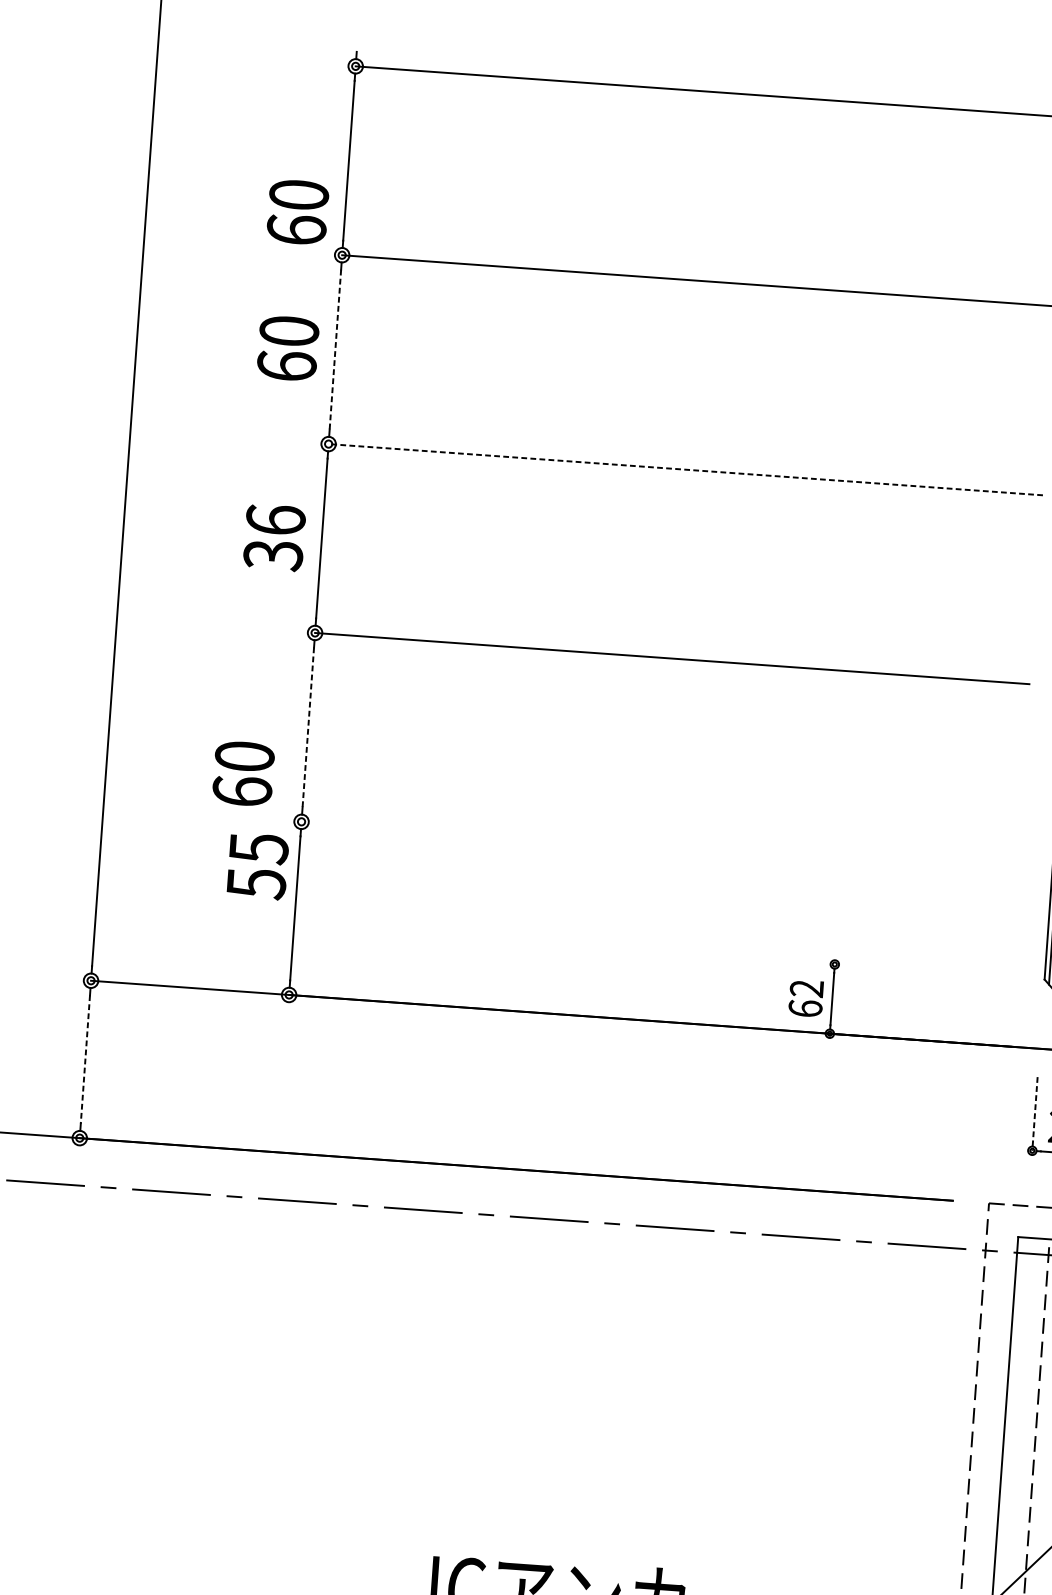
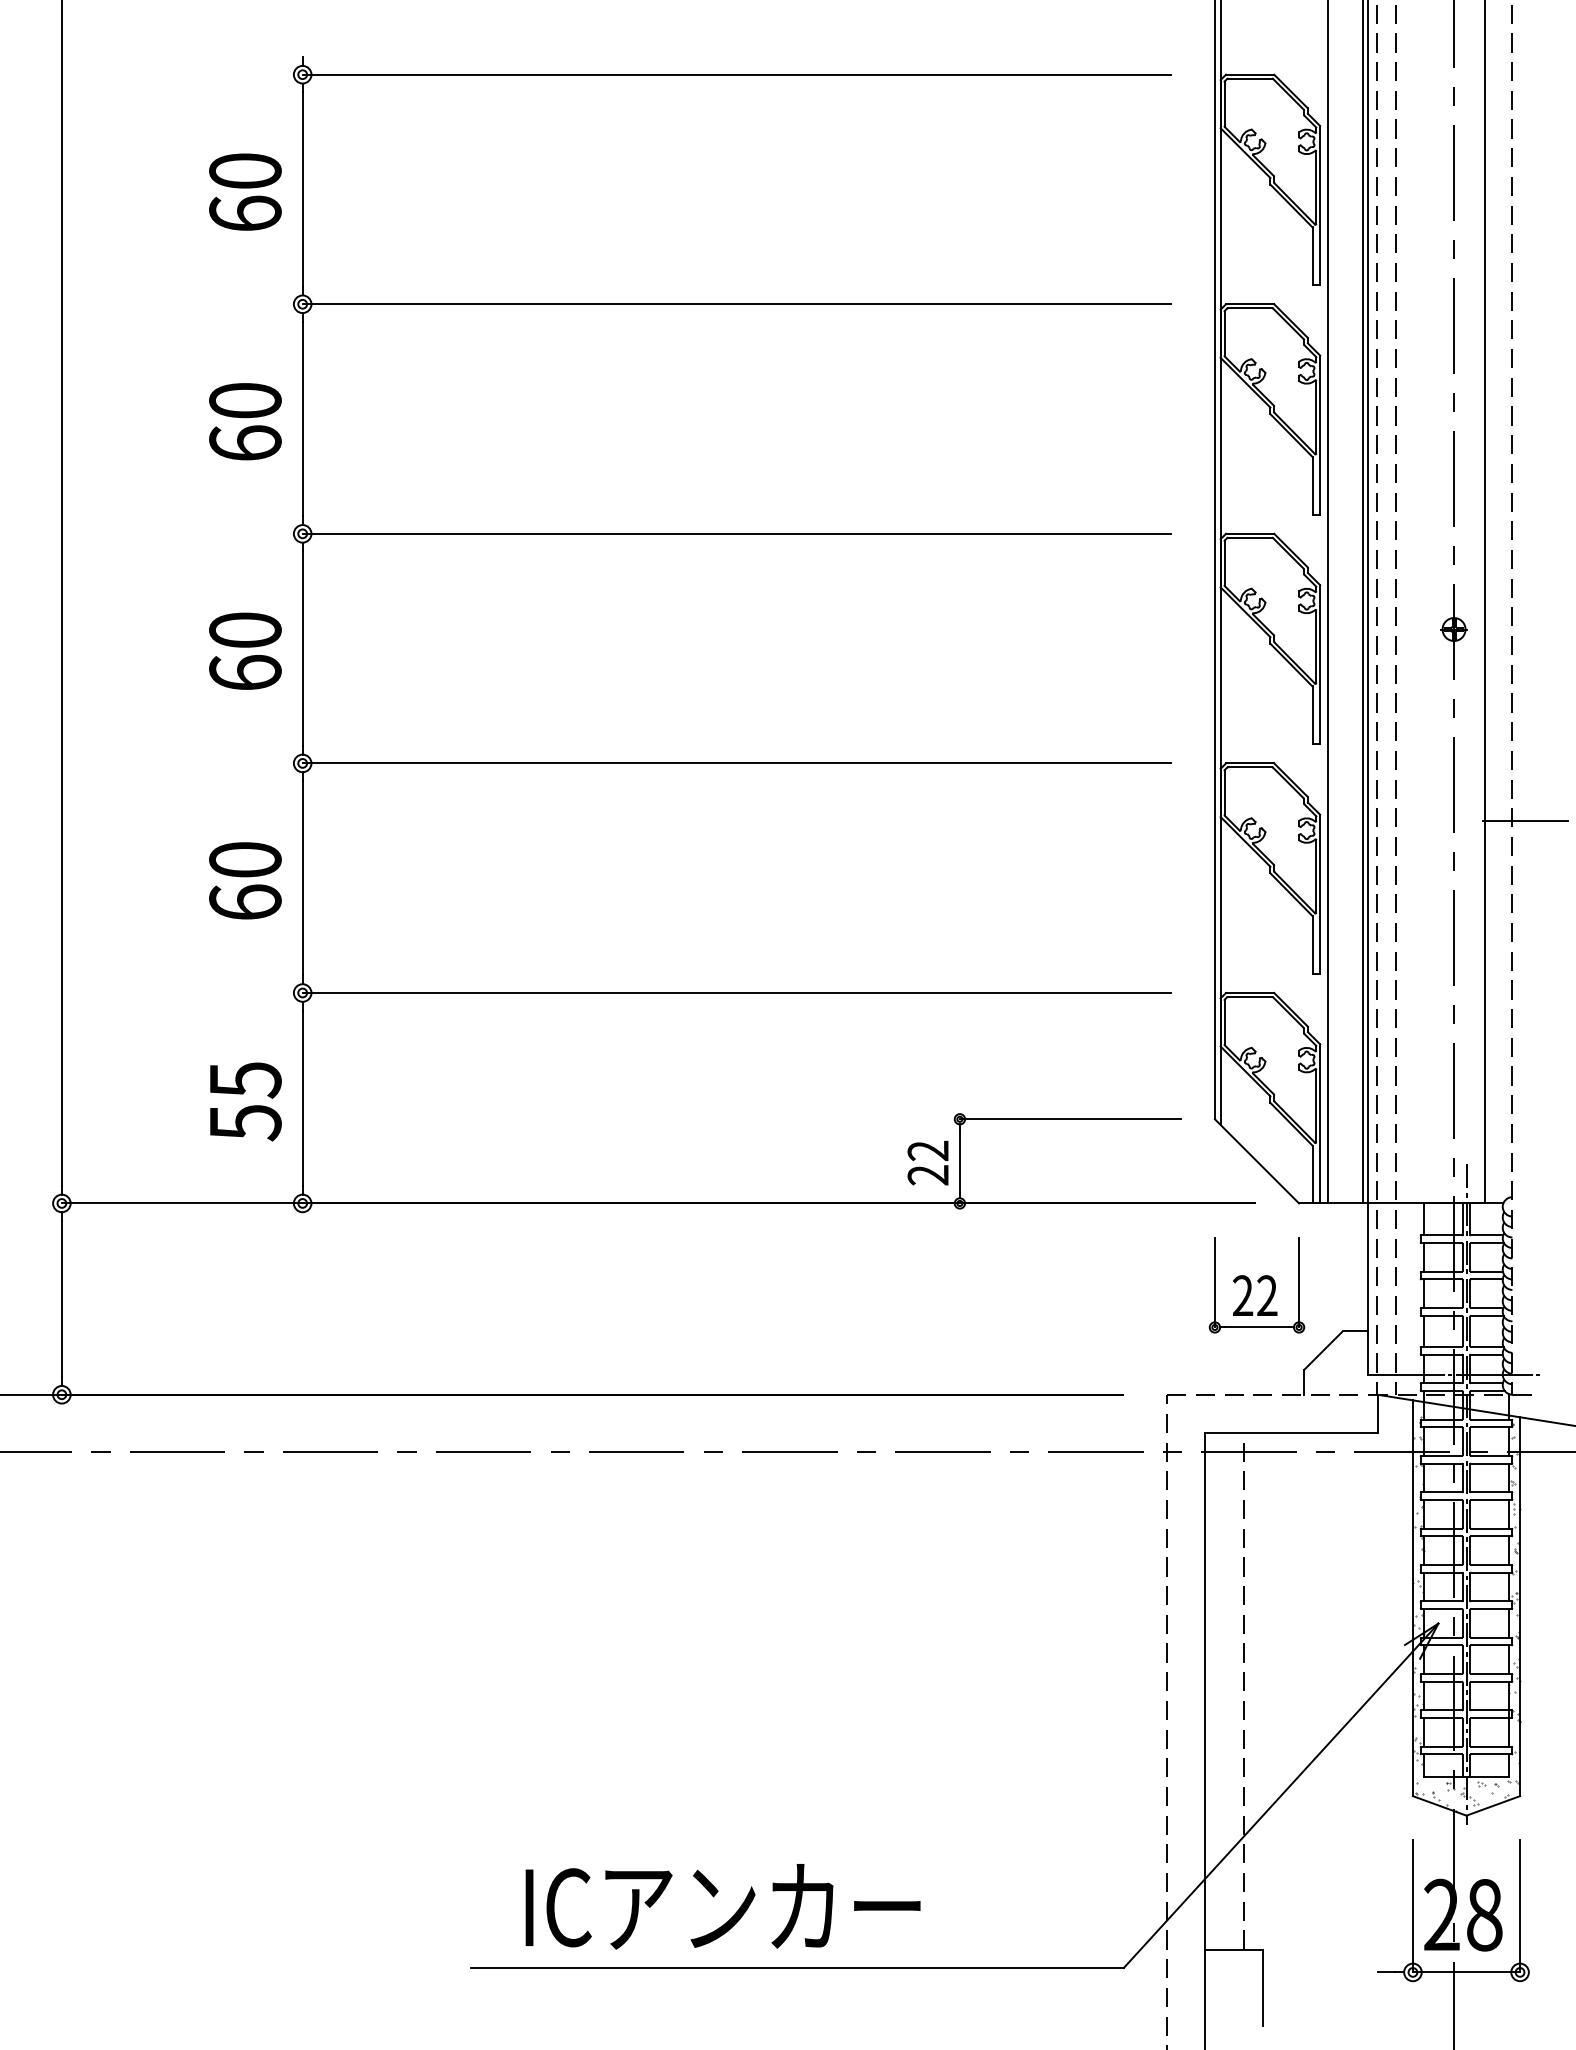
text: (298, 211) -> (245, 191), moved
line: (335, 350) -> (302, 419), dashed -> solid
line: (685, 469) -> (736, 533), dashed -> solid
text: (274, 537) -> (245, 651), 36 -> 60
line: (308, 727) -> (302, 878), dashed -> solid
text: (243, 773) -> (245, 880), moved
line: (658, 847) -> (736, 993), added
text: (257, 866) -> (245, 1101), moved
line: (924, 971) -> (1069, 1119), added
text: (805, 1008) -> (928, 1175), 62 -> 22
line: (85, 1059) -> (61, 1299), dashed -> solid
line: (1034, 1113) -> (1214, 1282), dashed -> solid

